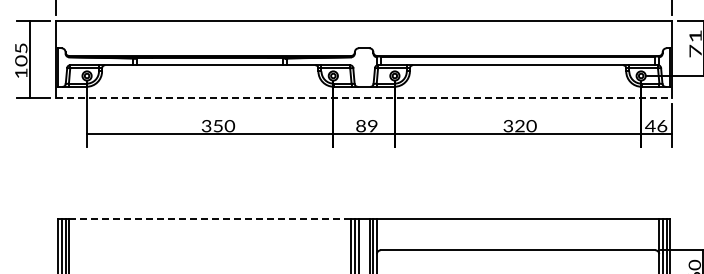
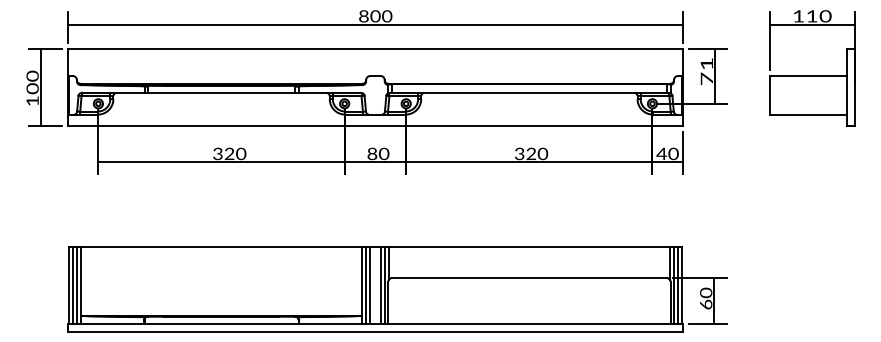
text: (21, 47) -> (32, 75), 105 -> 100
line: (364, 98) -> (375, 126), dashed -> solid
text: (218, 125) -> (229, 153), 350 -> 320
text: (662, 125) -> (673, 153), 46 -> 40
text: (373, 126) -> (384, 154), 89 -> 80
line: (210, 219) -> (221, 247), dashed -> solid

